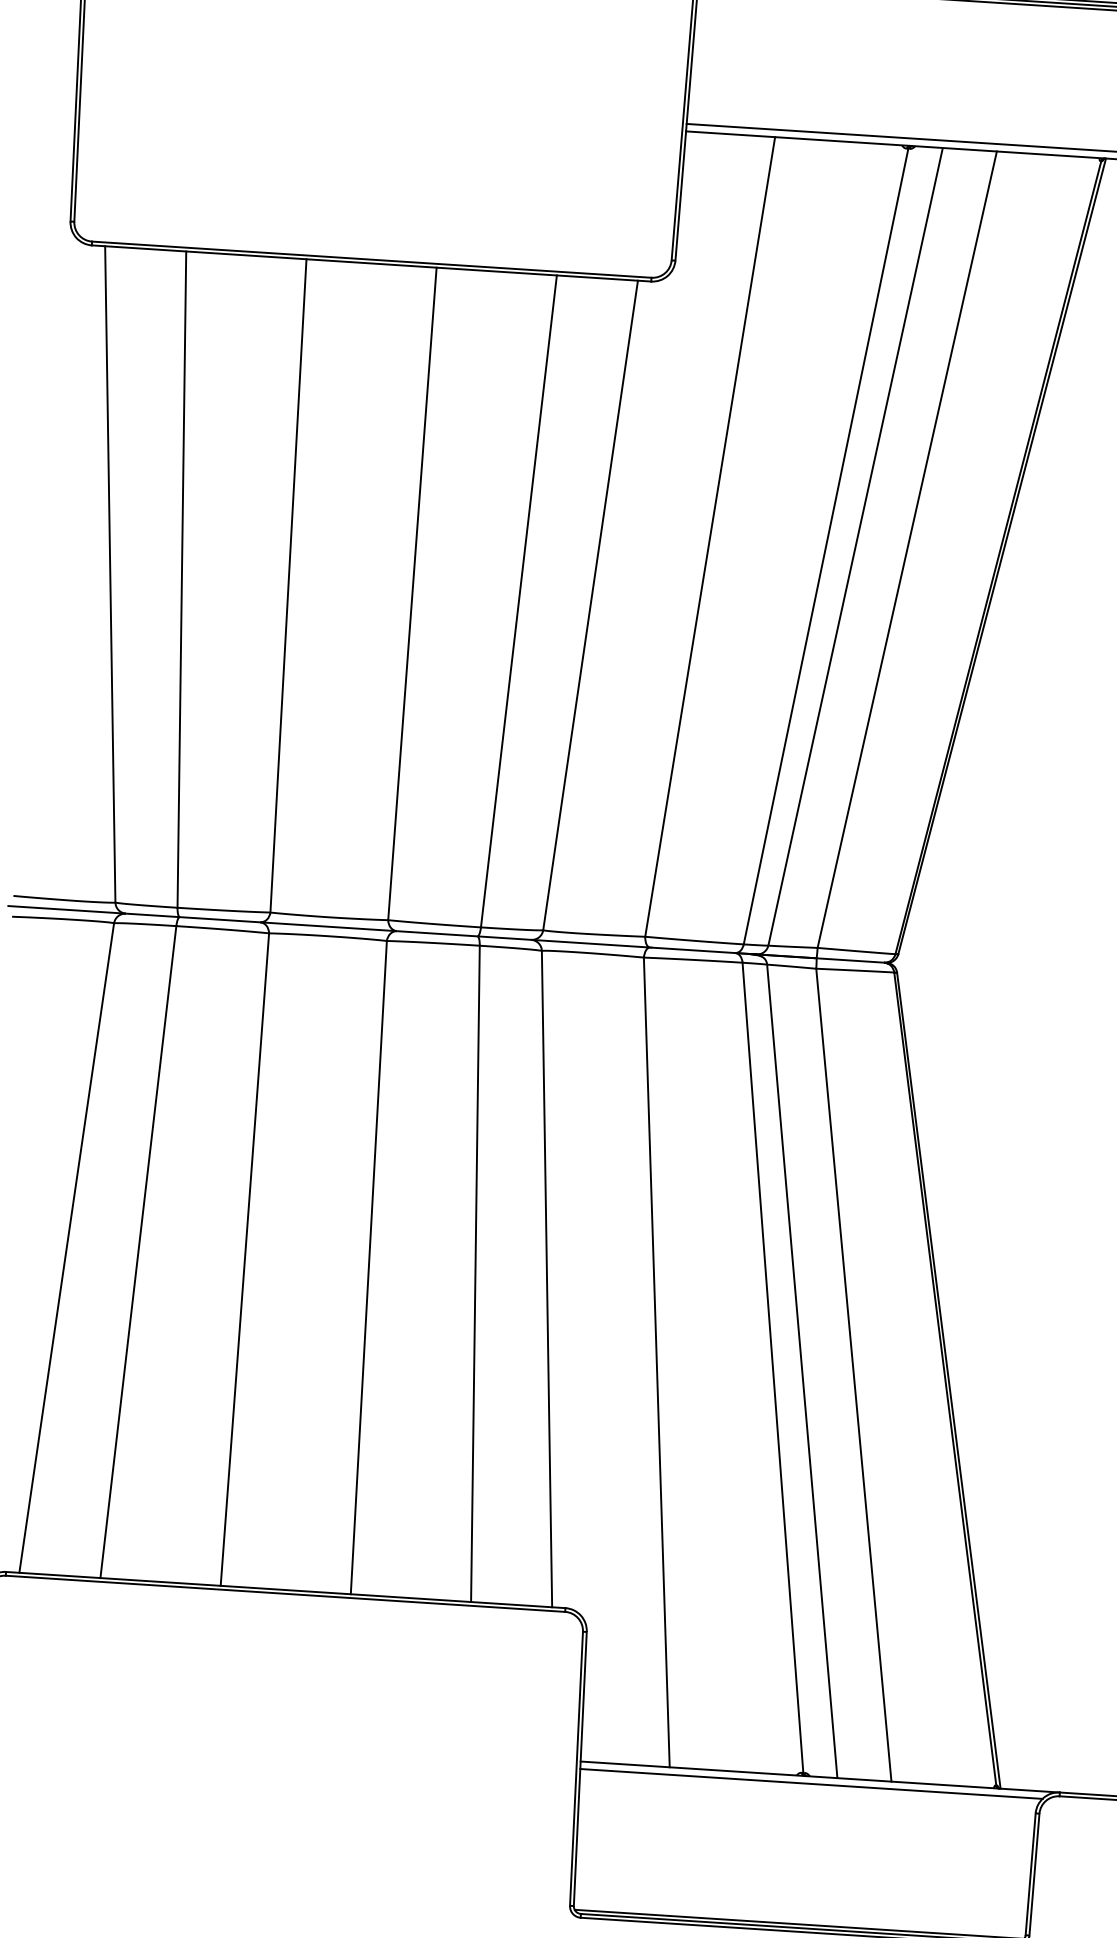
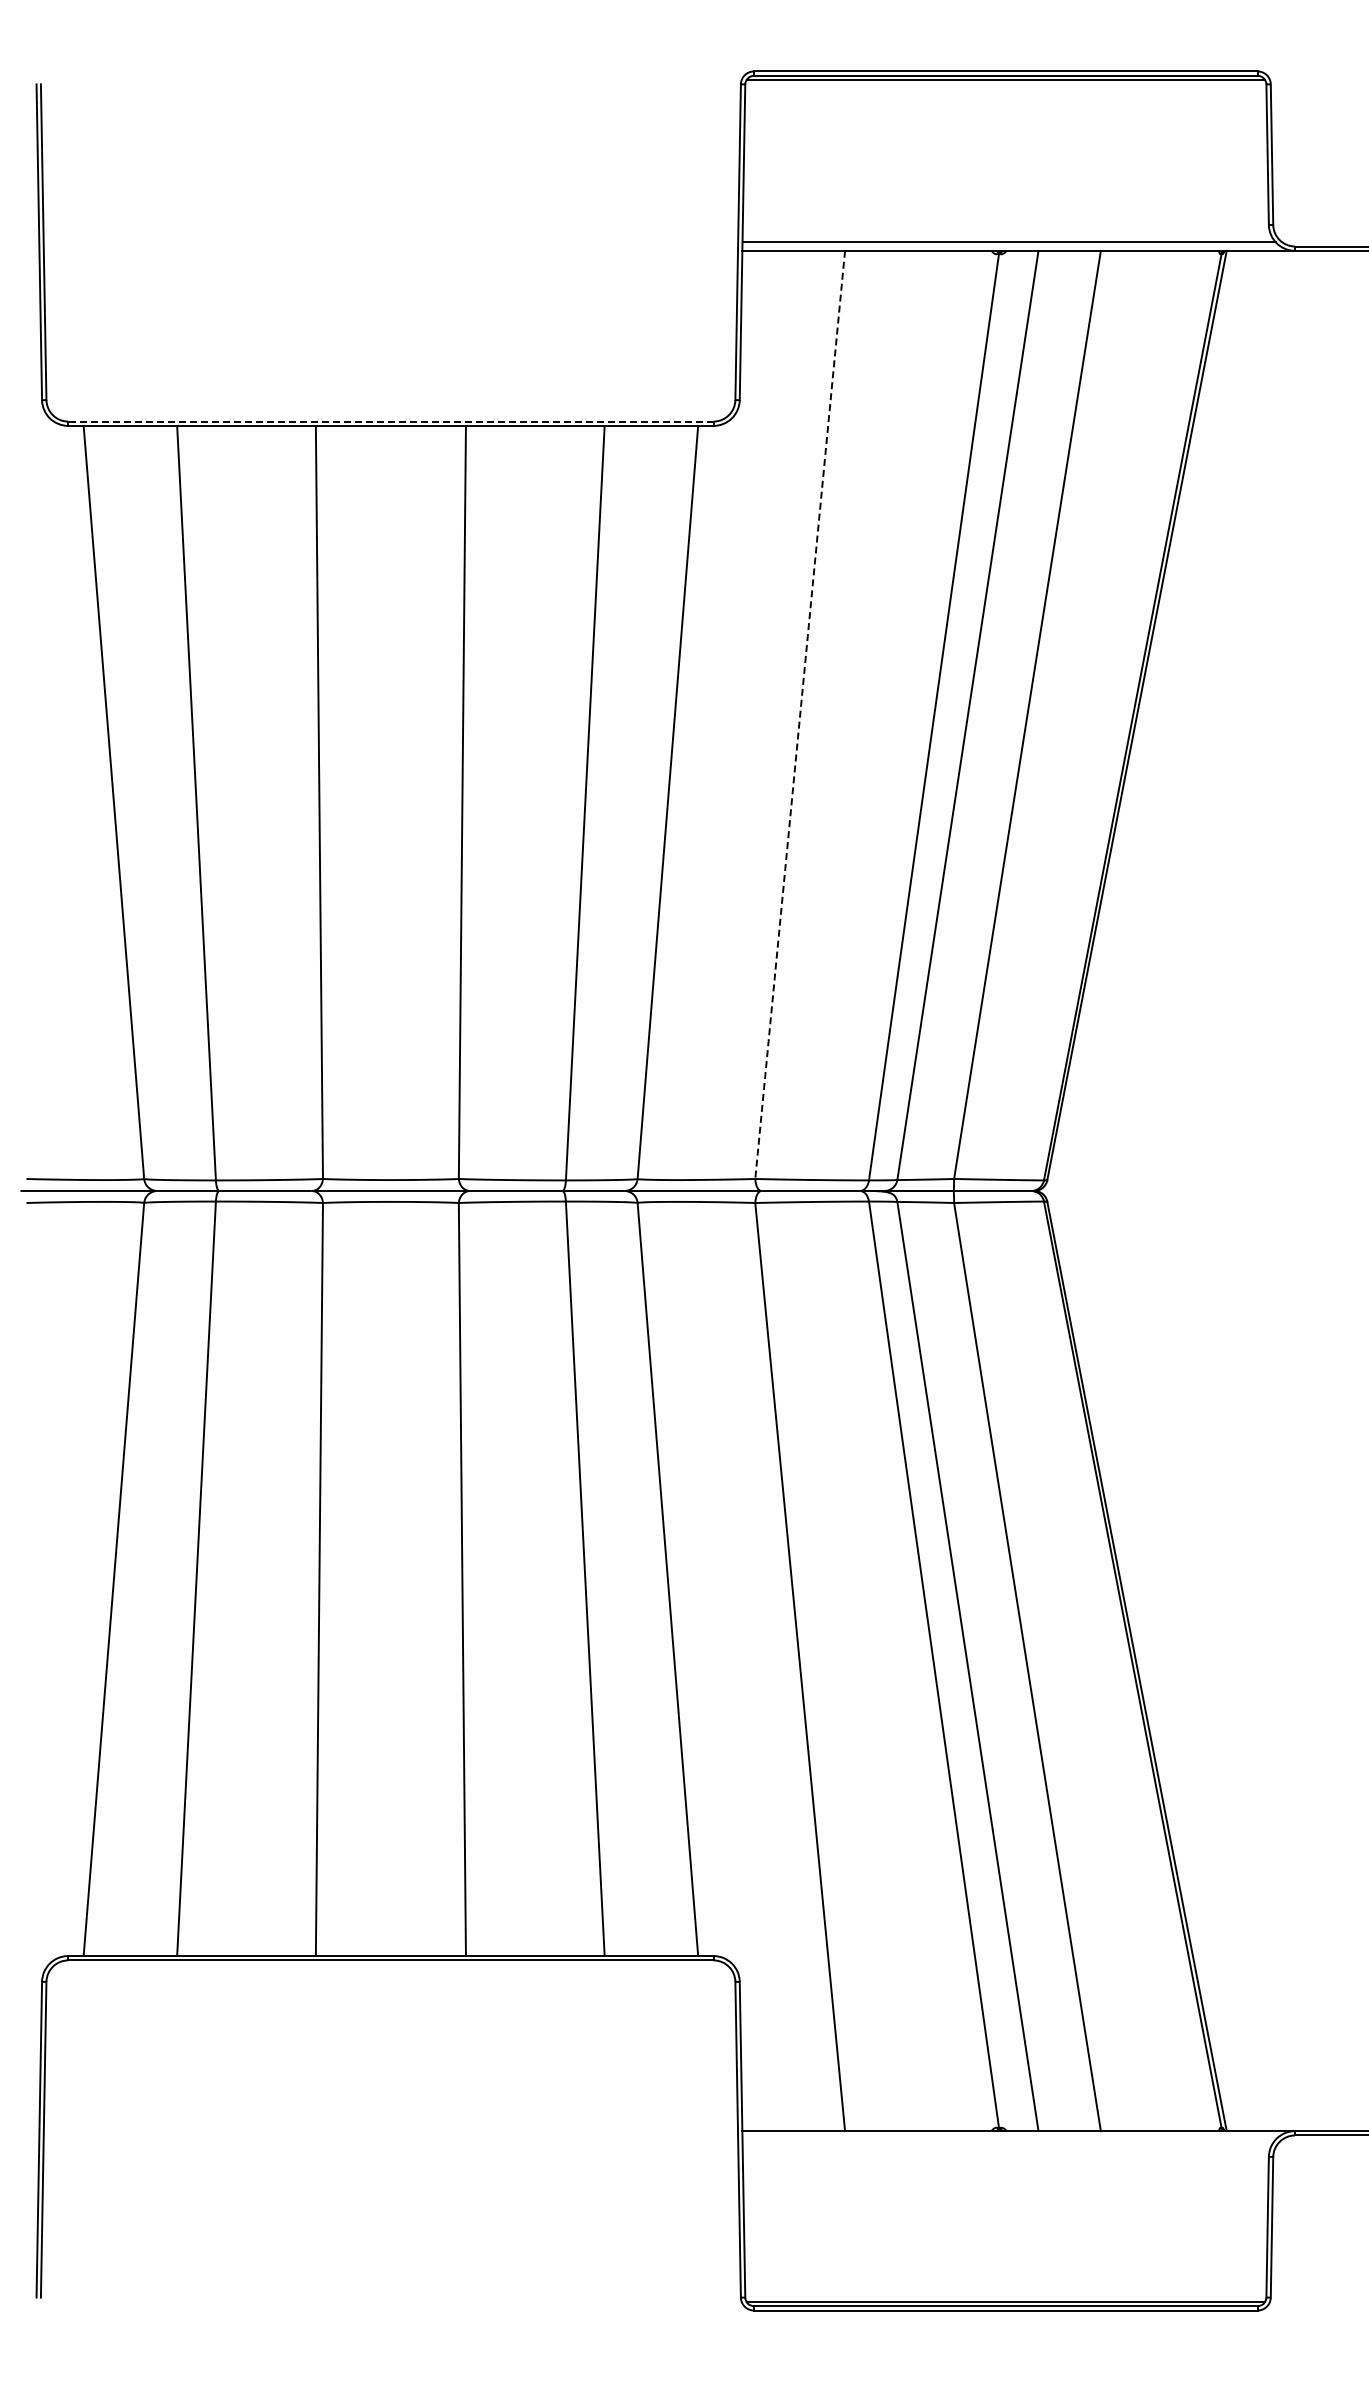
line: (371, 259) -> (390, 421), solid -> dashed
line: (710, 537) -> (800, 715), solid -> dashed
line: (810, 1783) -> (1008, 2139), removed

